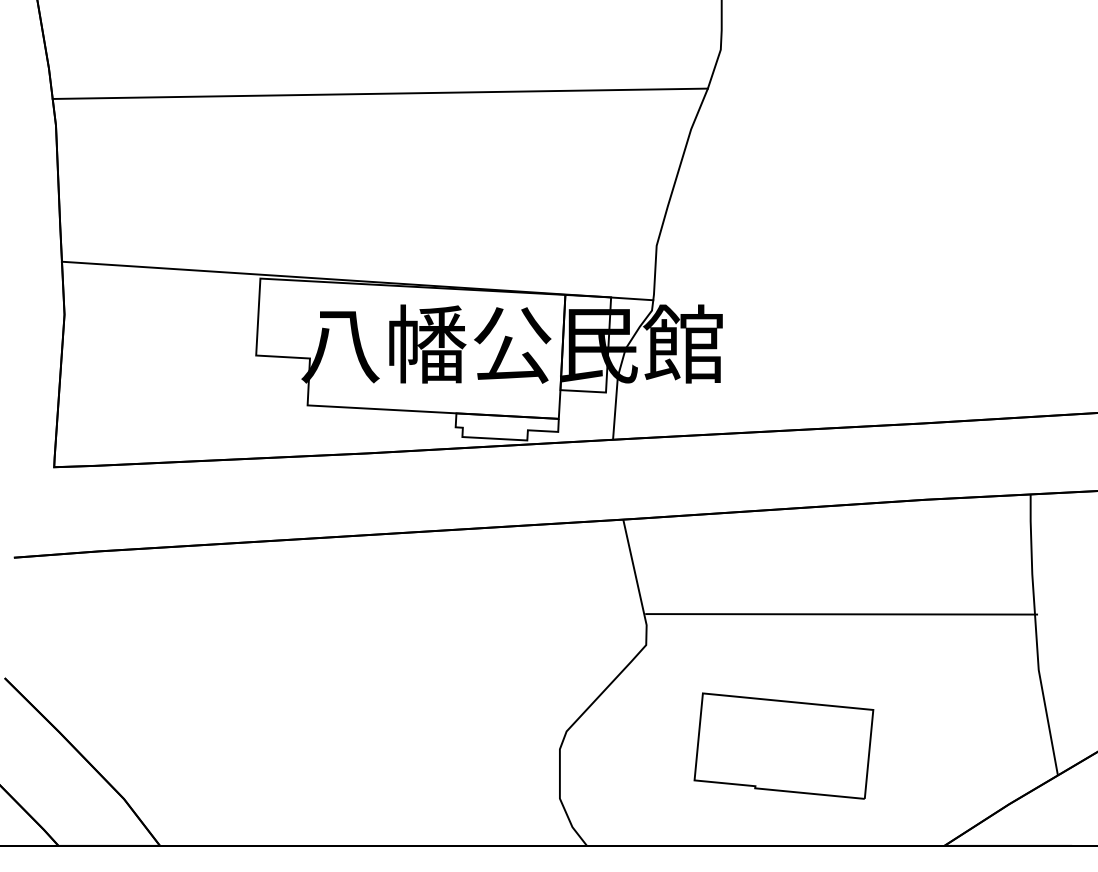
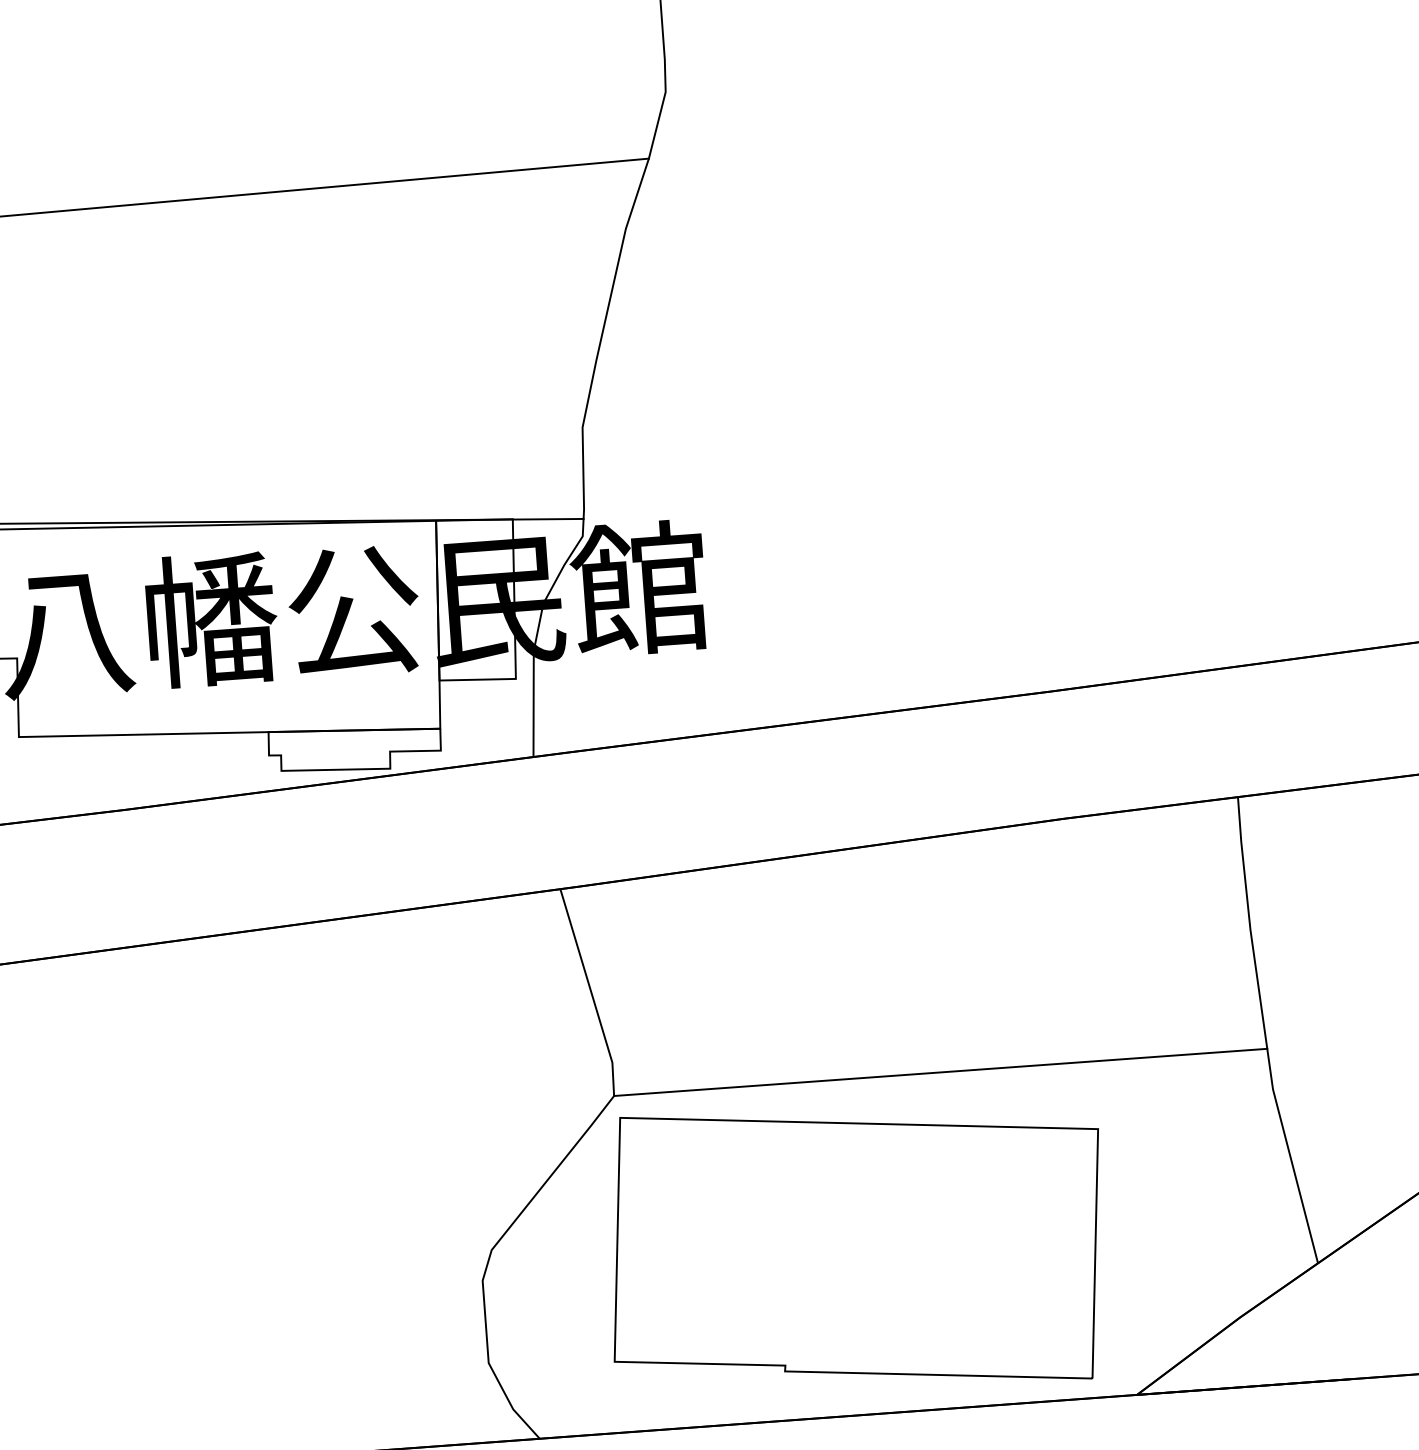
line: (841, 614) -> (940, 1072), moved
part: (783, 745) -> (855, 1246), size x1.67

